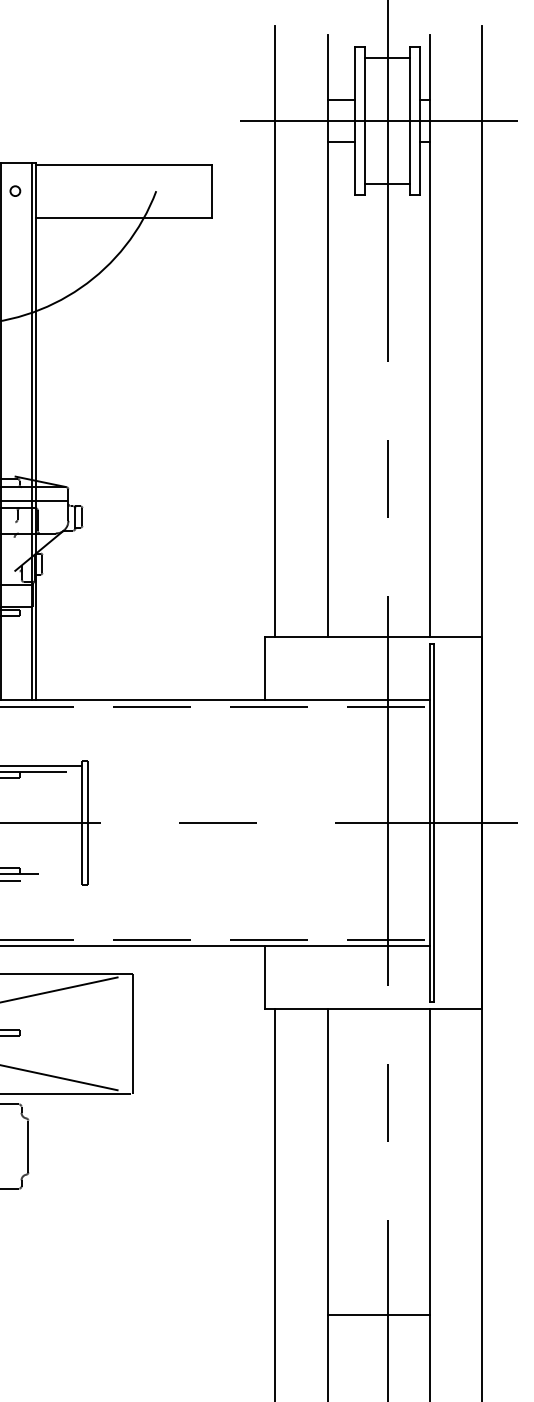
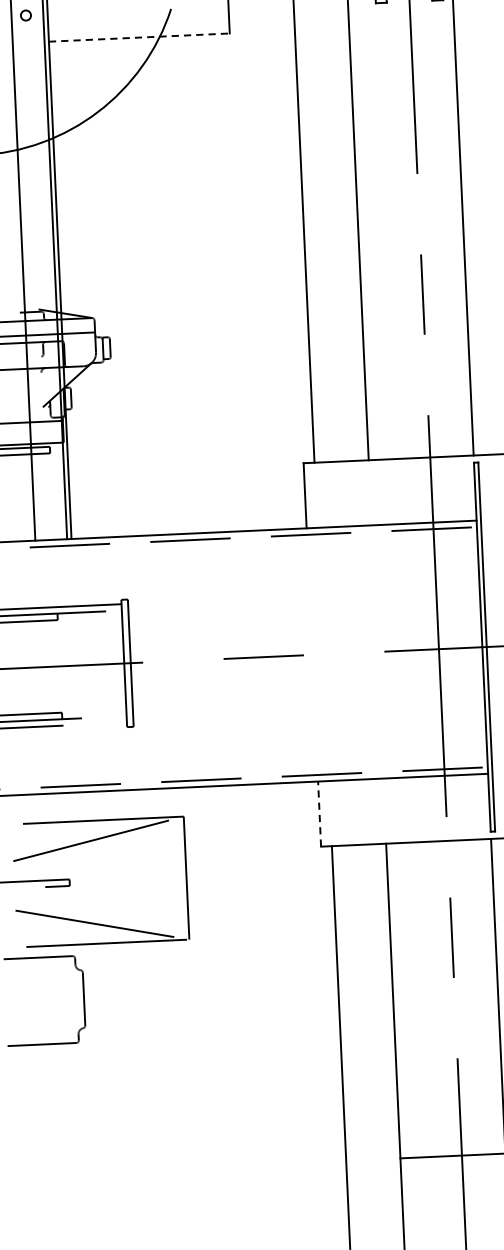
line: (124, 217) -> (139, 37), solid -> dashed
line: (264, 977) -> (319, 813), solid -> dashed

